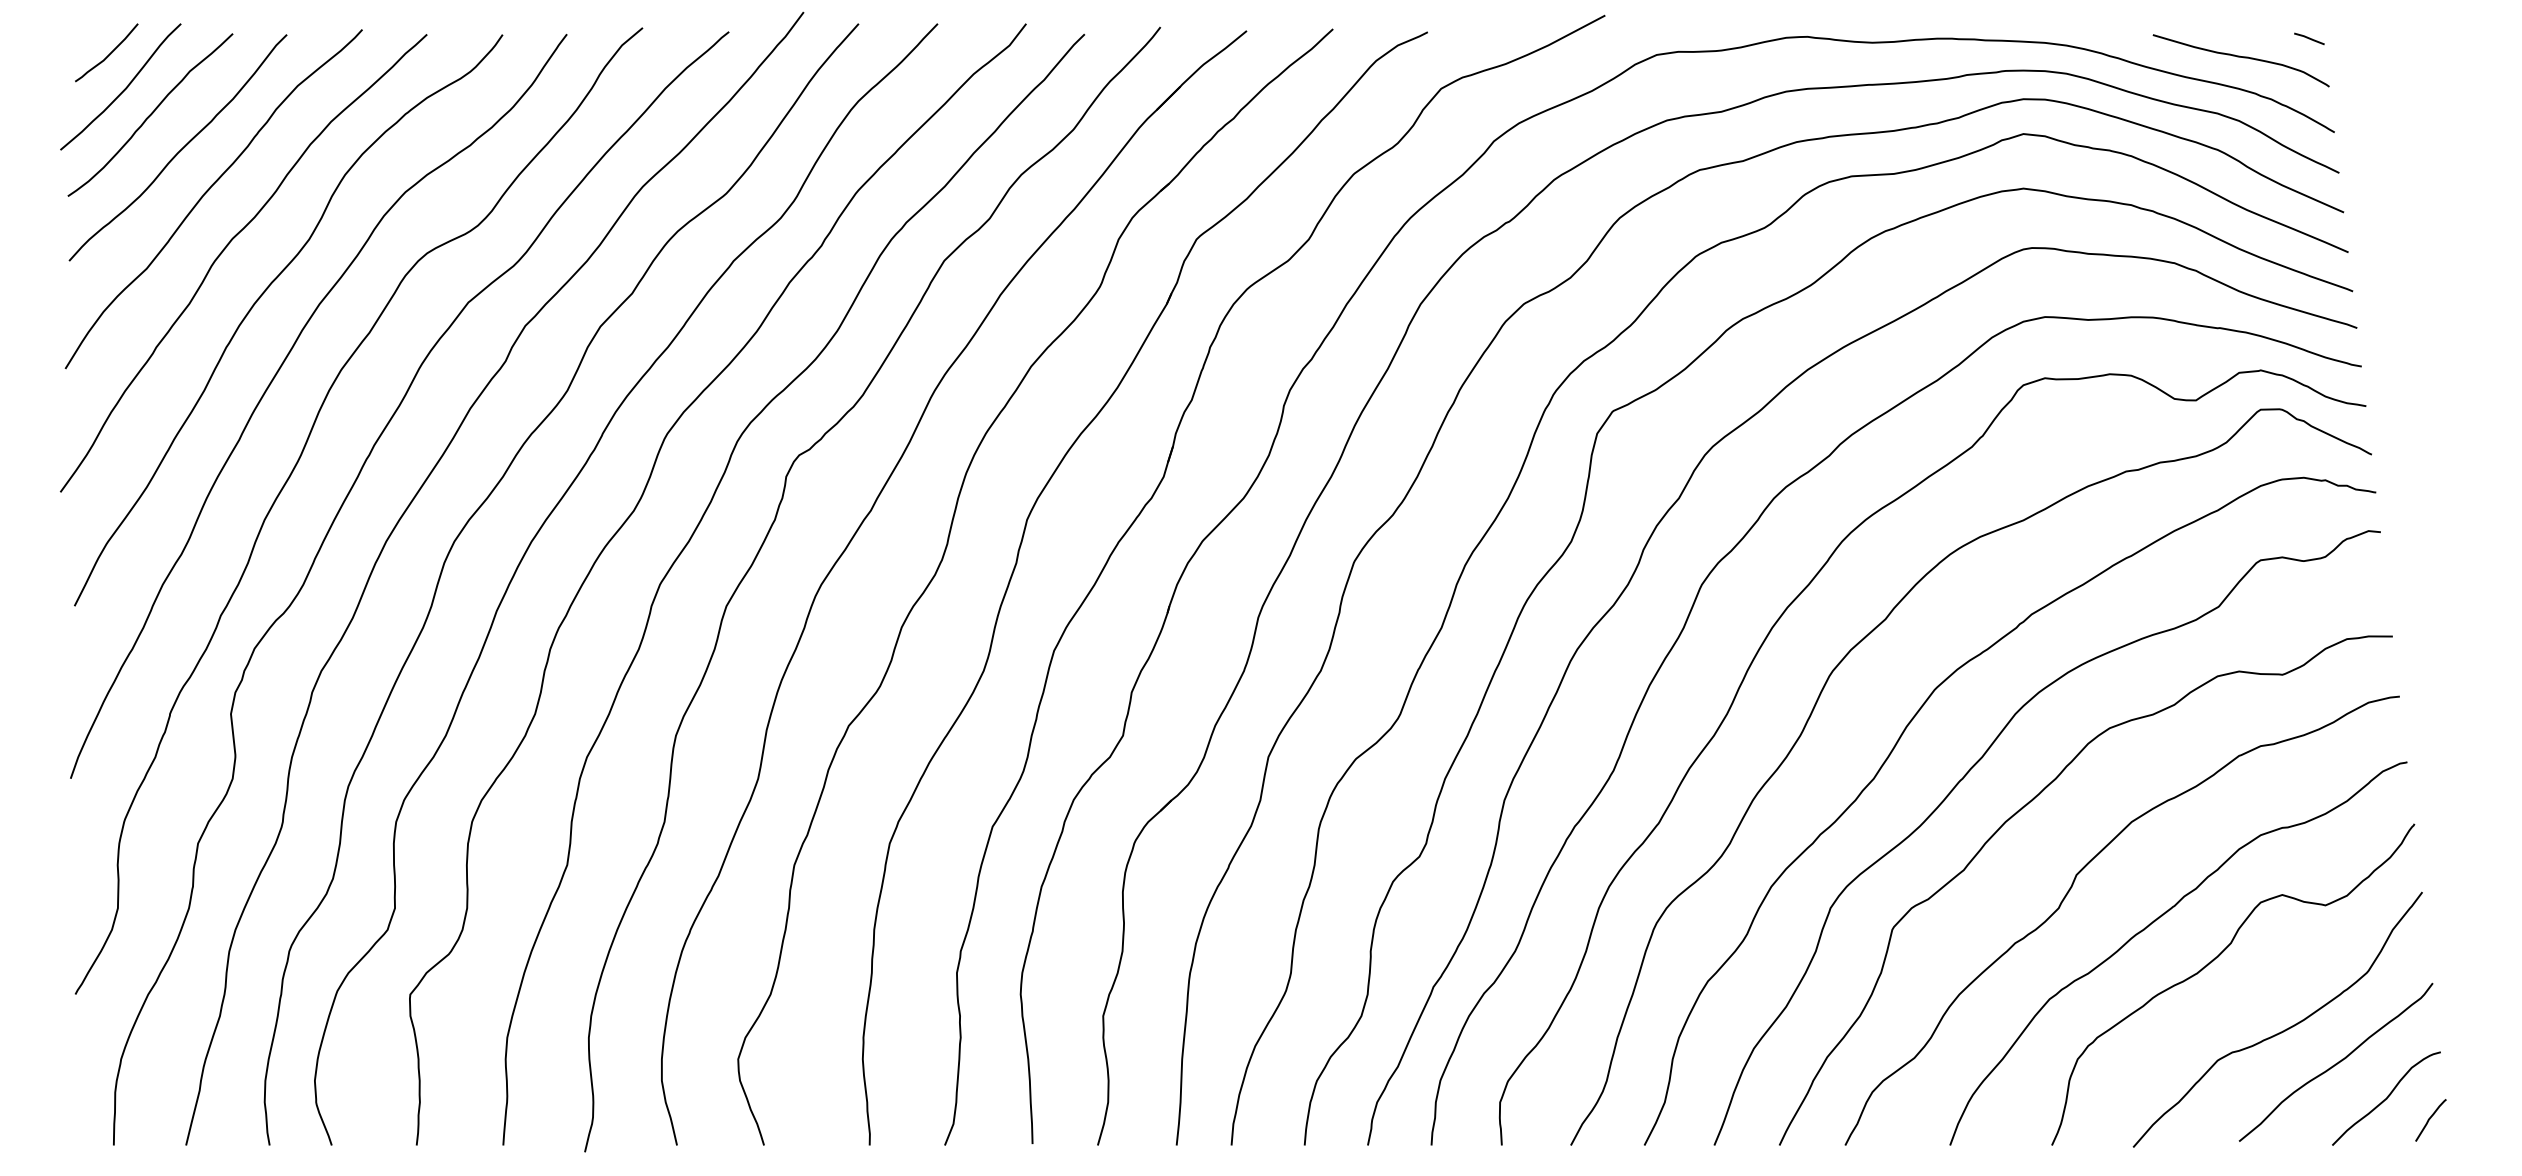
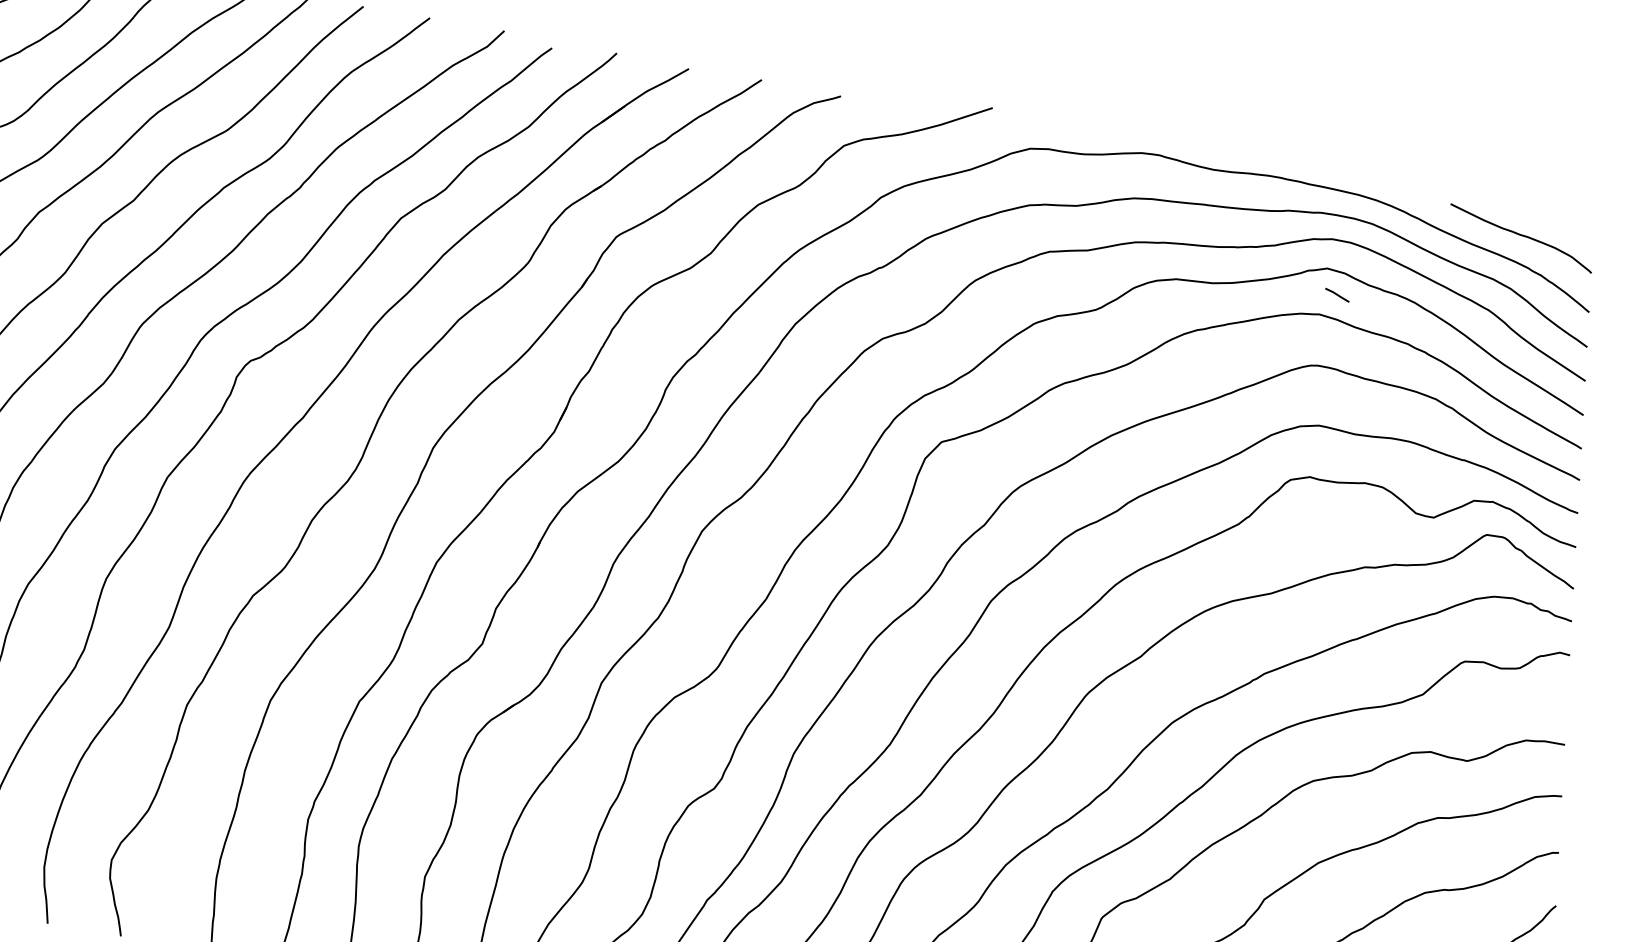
line: (2309, 38) -> (1337, 294), moved

